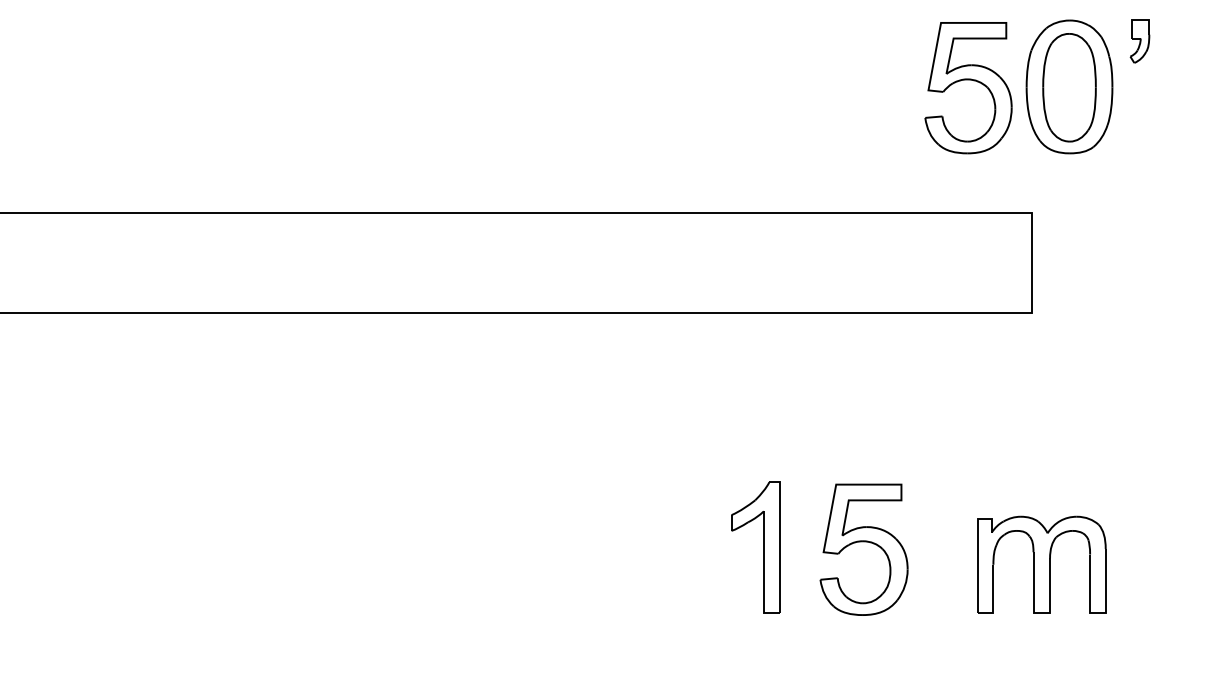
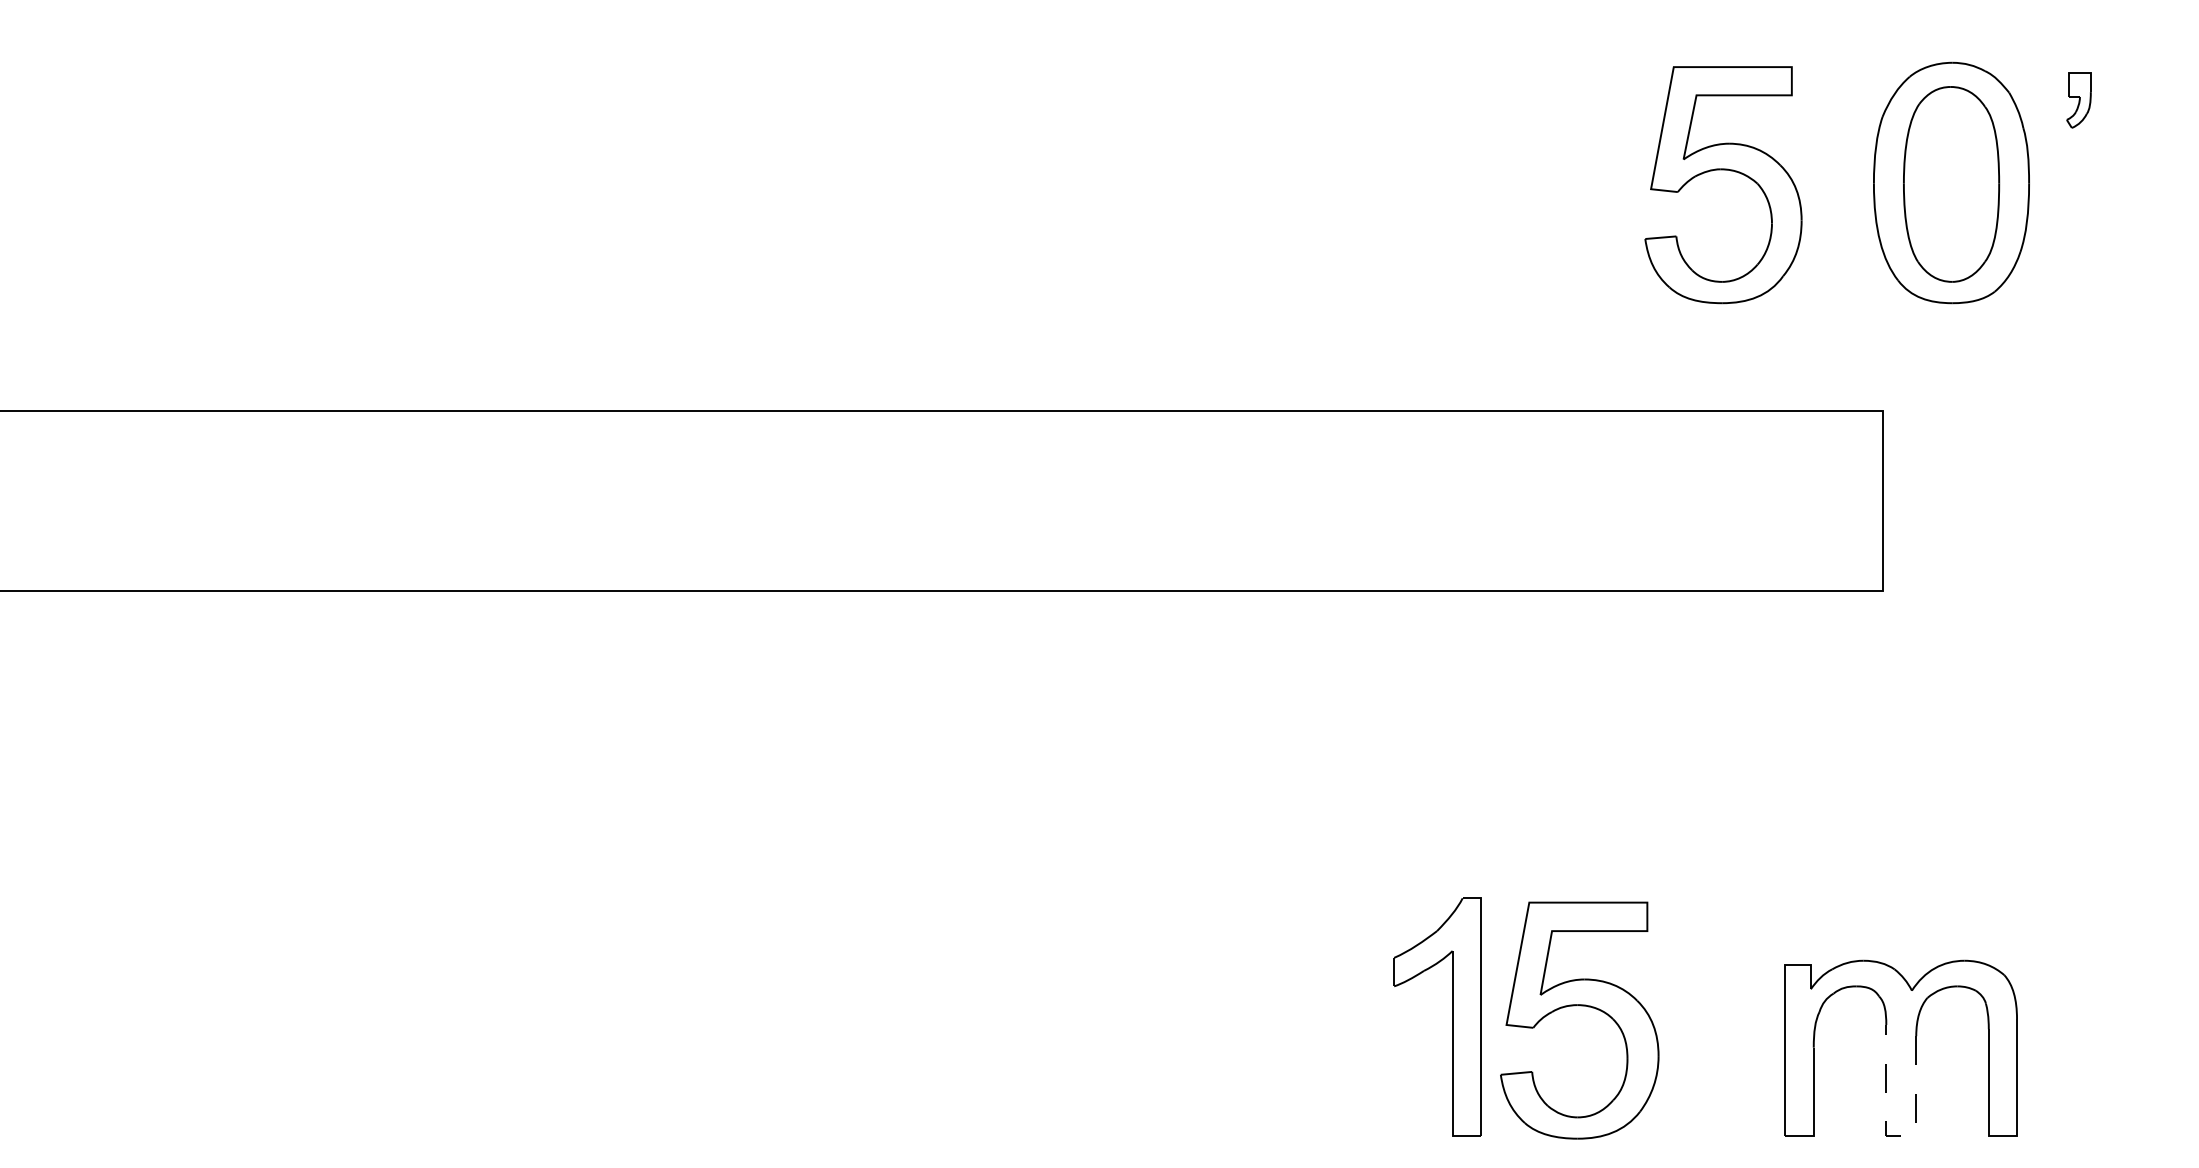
part: (1139, 41) -> (2078, 100), size x0.7
part: (968, 80) -> (1723, 171), moved
part: (763, 547) -> (1452, 1016), moved
line: (1038, 613) -> (1895, 1135), solid -> dashed

